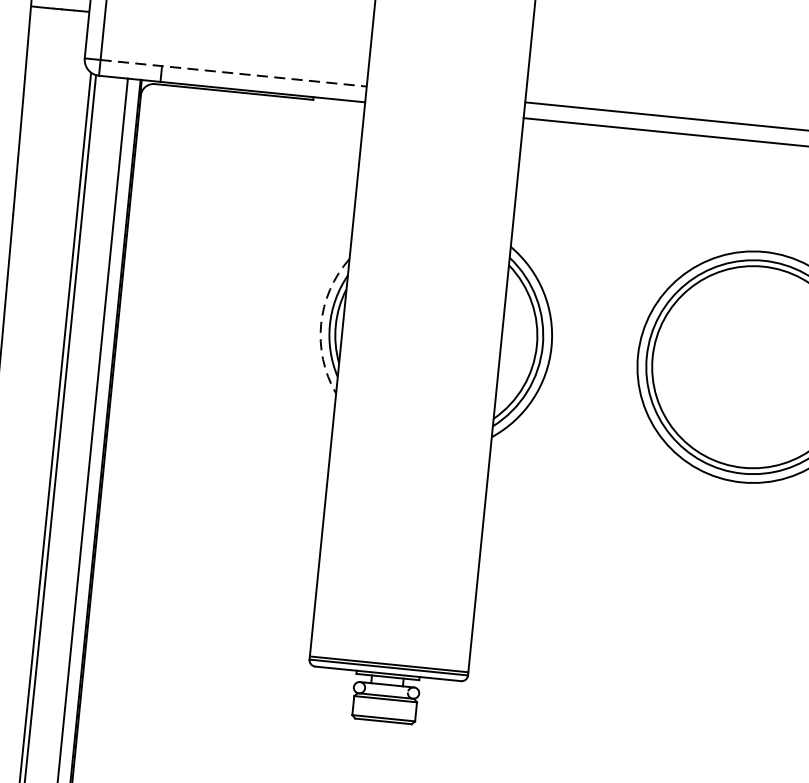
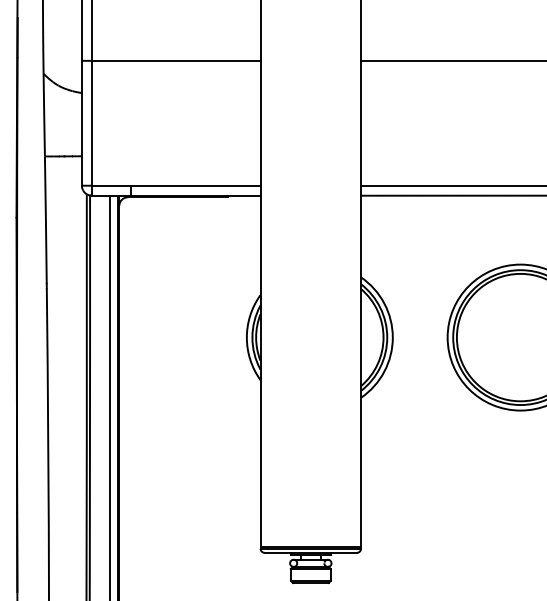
line: (234, 72) -> (176, 185), dashed -> solid
arc: (320, 323) -> (246, 337), dashed -> solid

